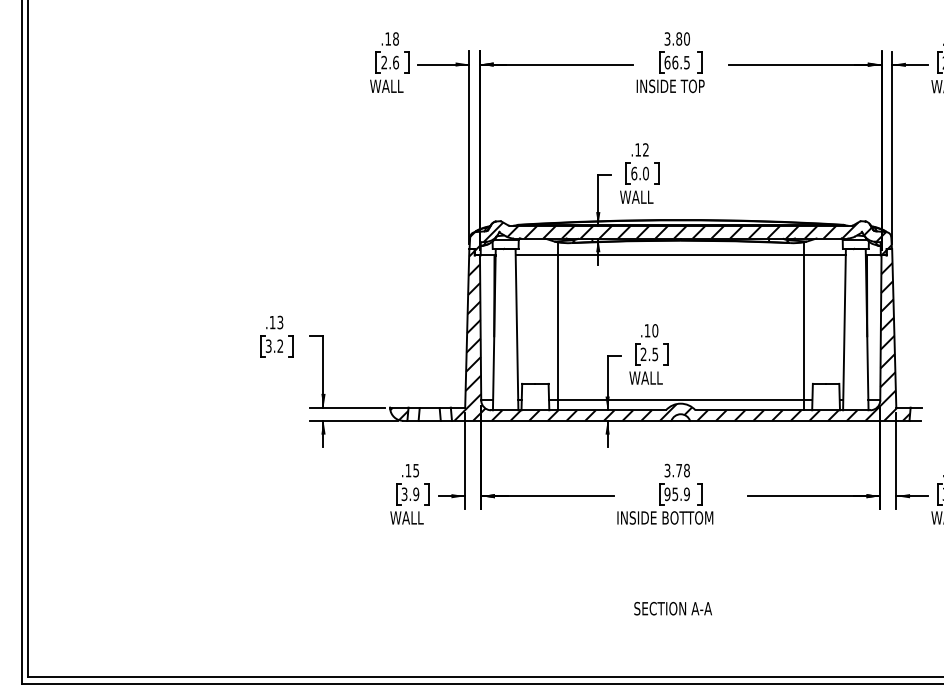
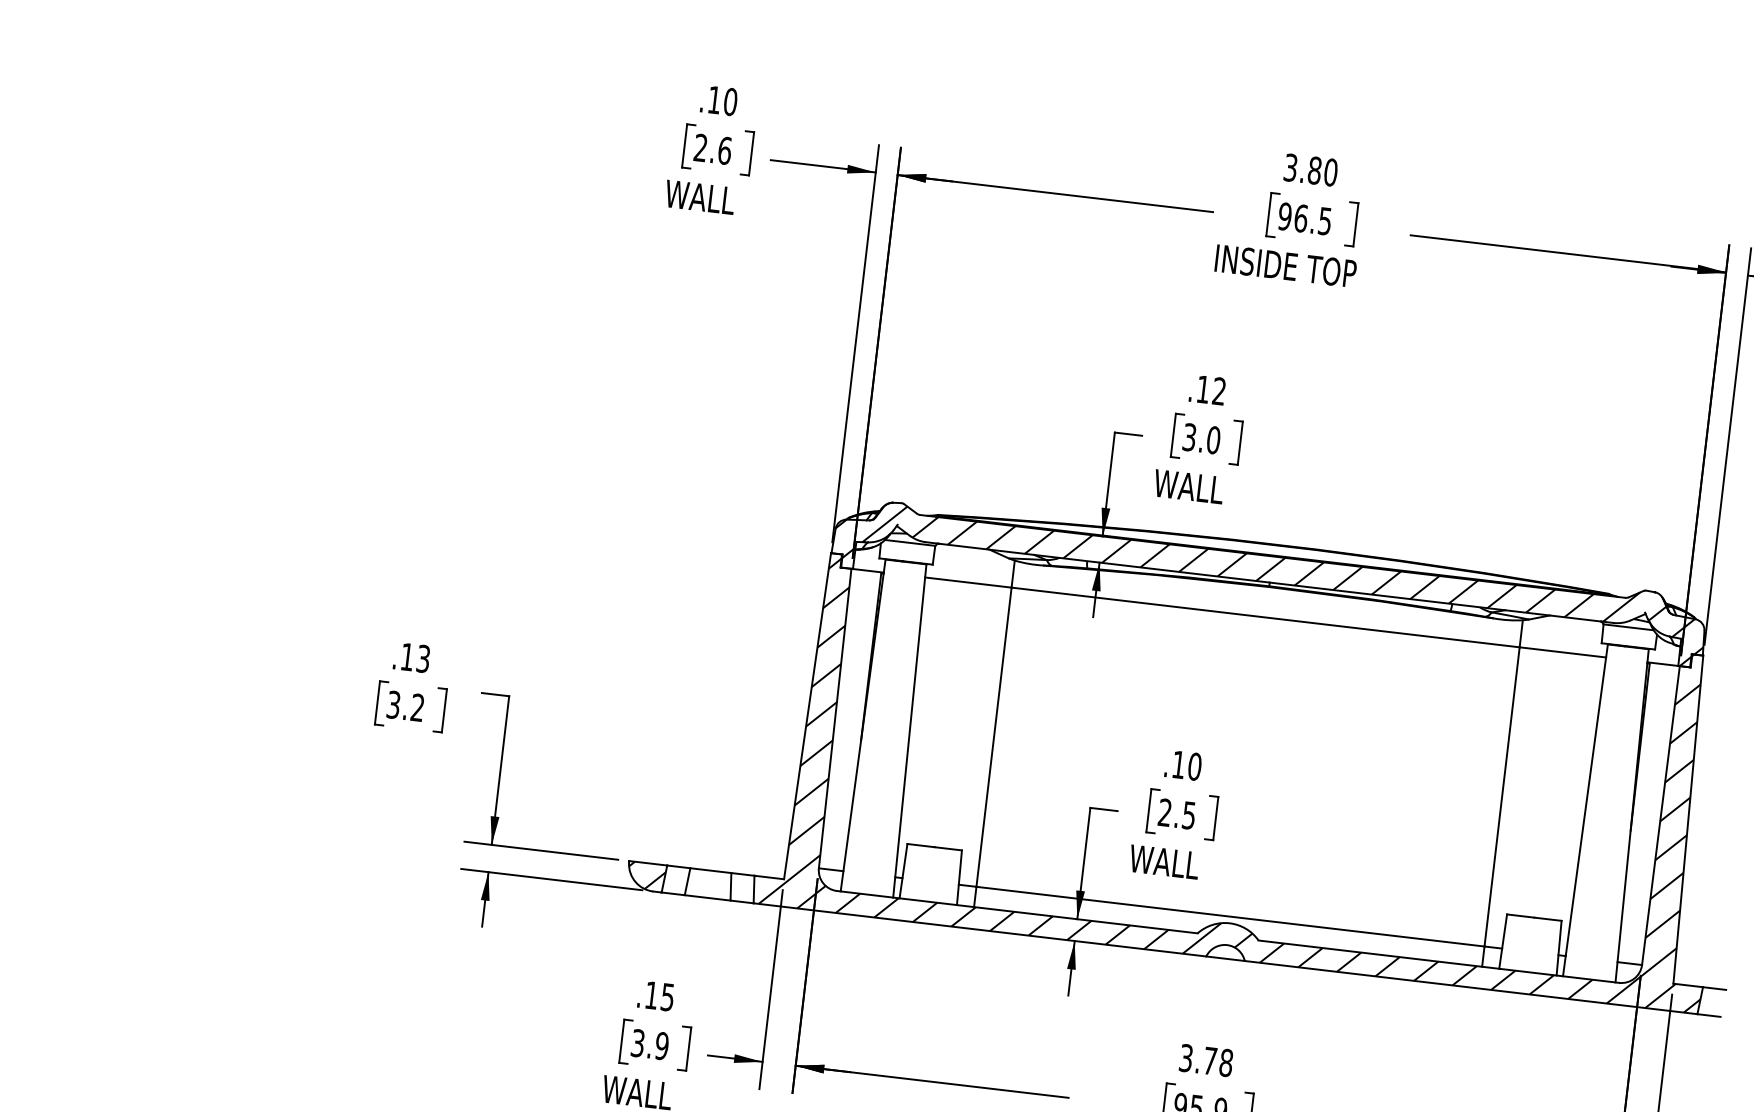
text: (395, 38) -> (729, 100), .18 -> .10
text: (667, 62) -> (1285, 216), 66.5 -> 96.5
text: (634, 173) -> (1190, 437), 6.0 -> 3.0

